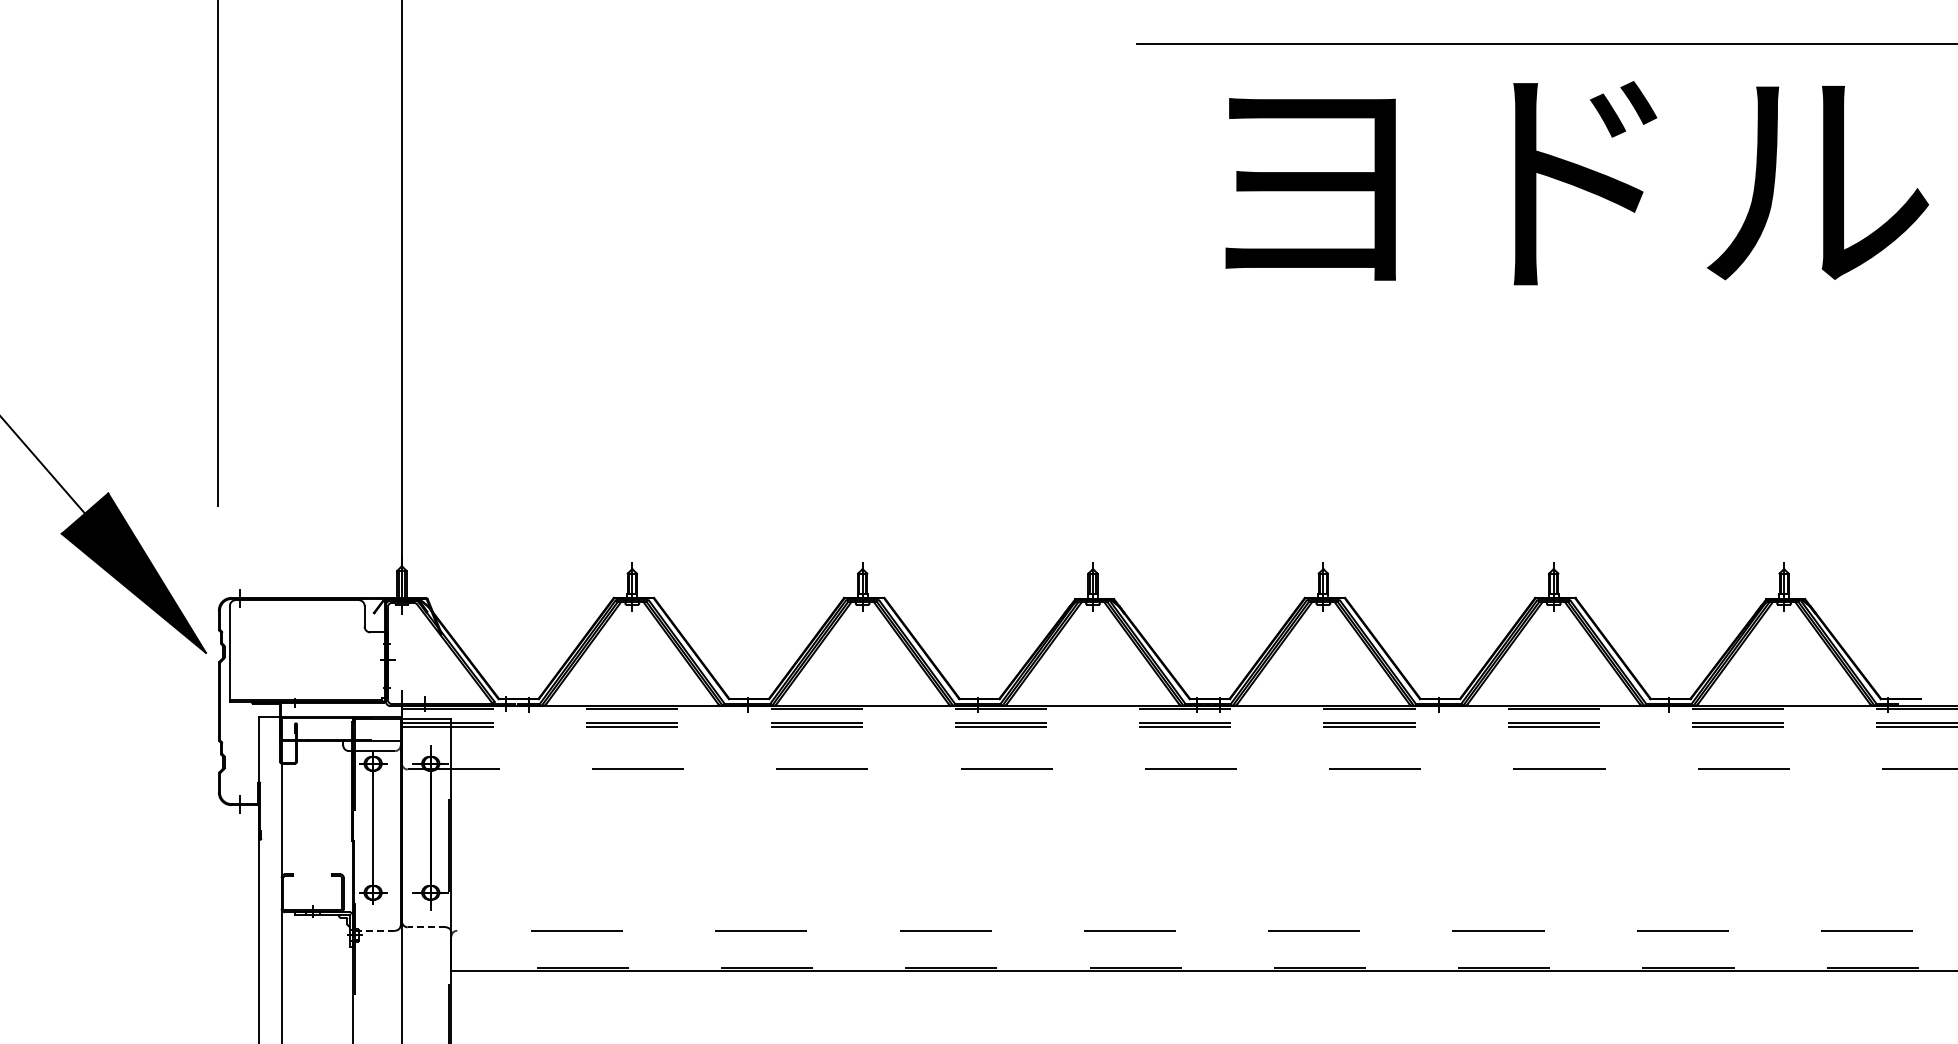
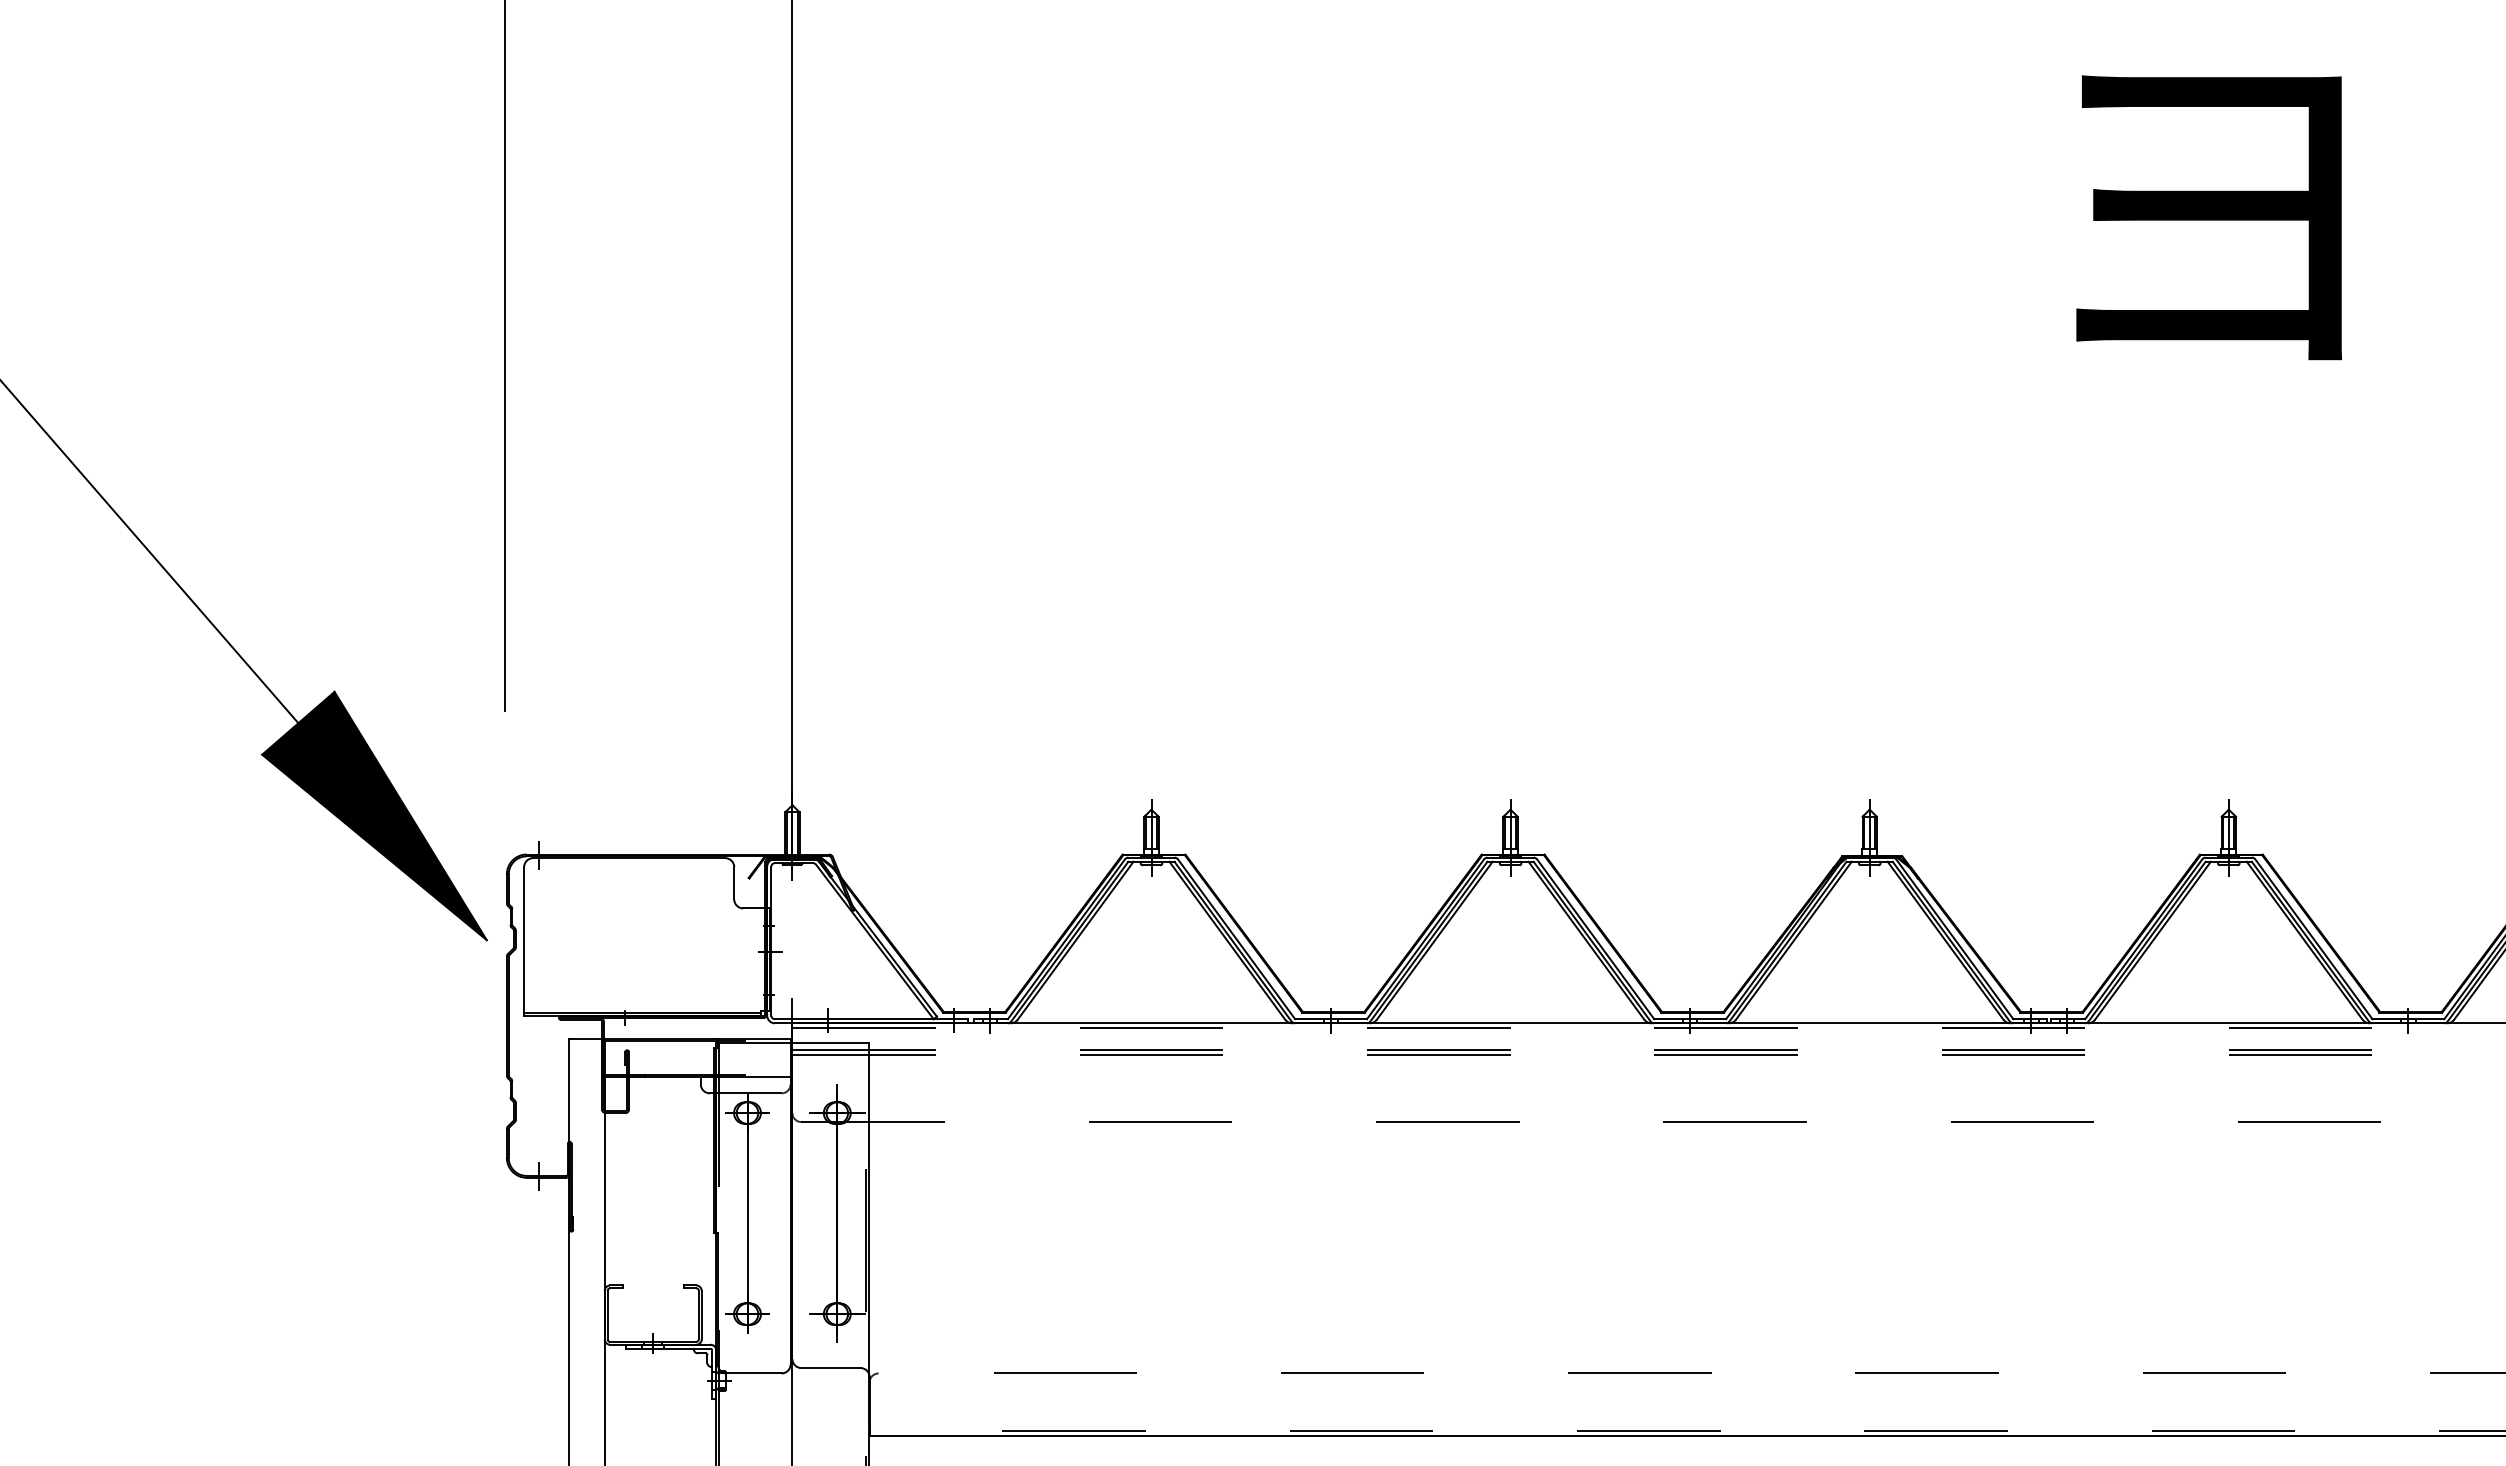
line: (426, 927) -> (830, 1368), dashed -> solid
line: (377, 930) -> (754, 1373), dashed -> solid

